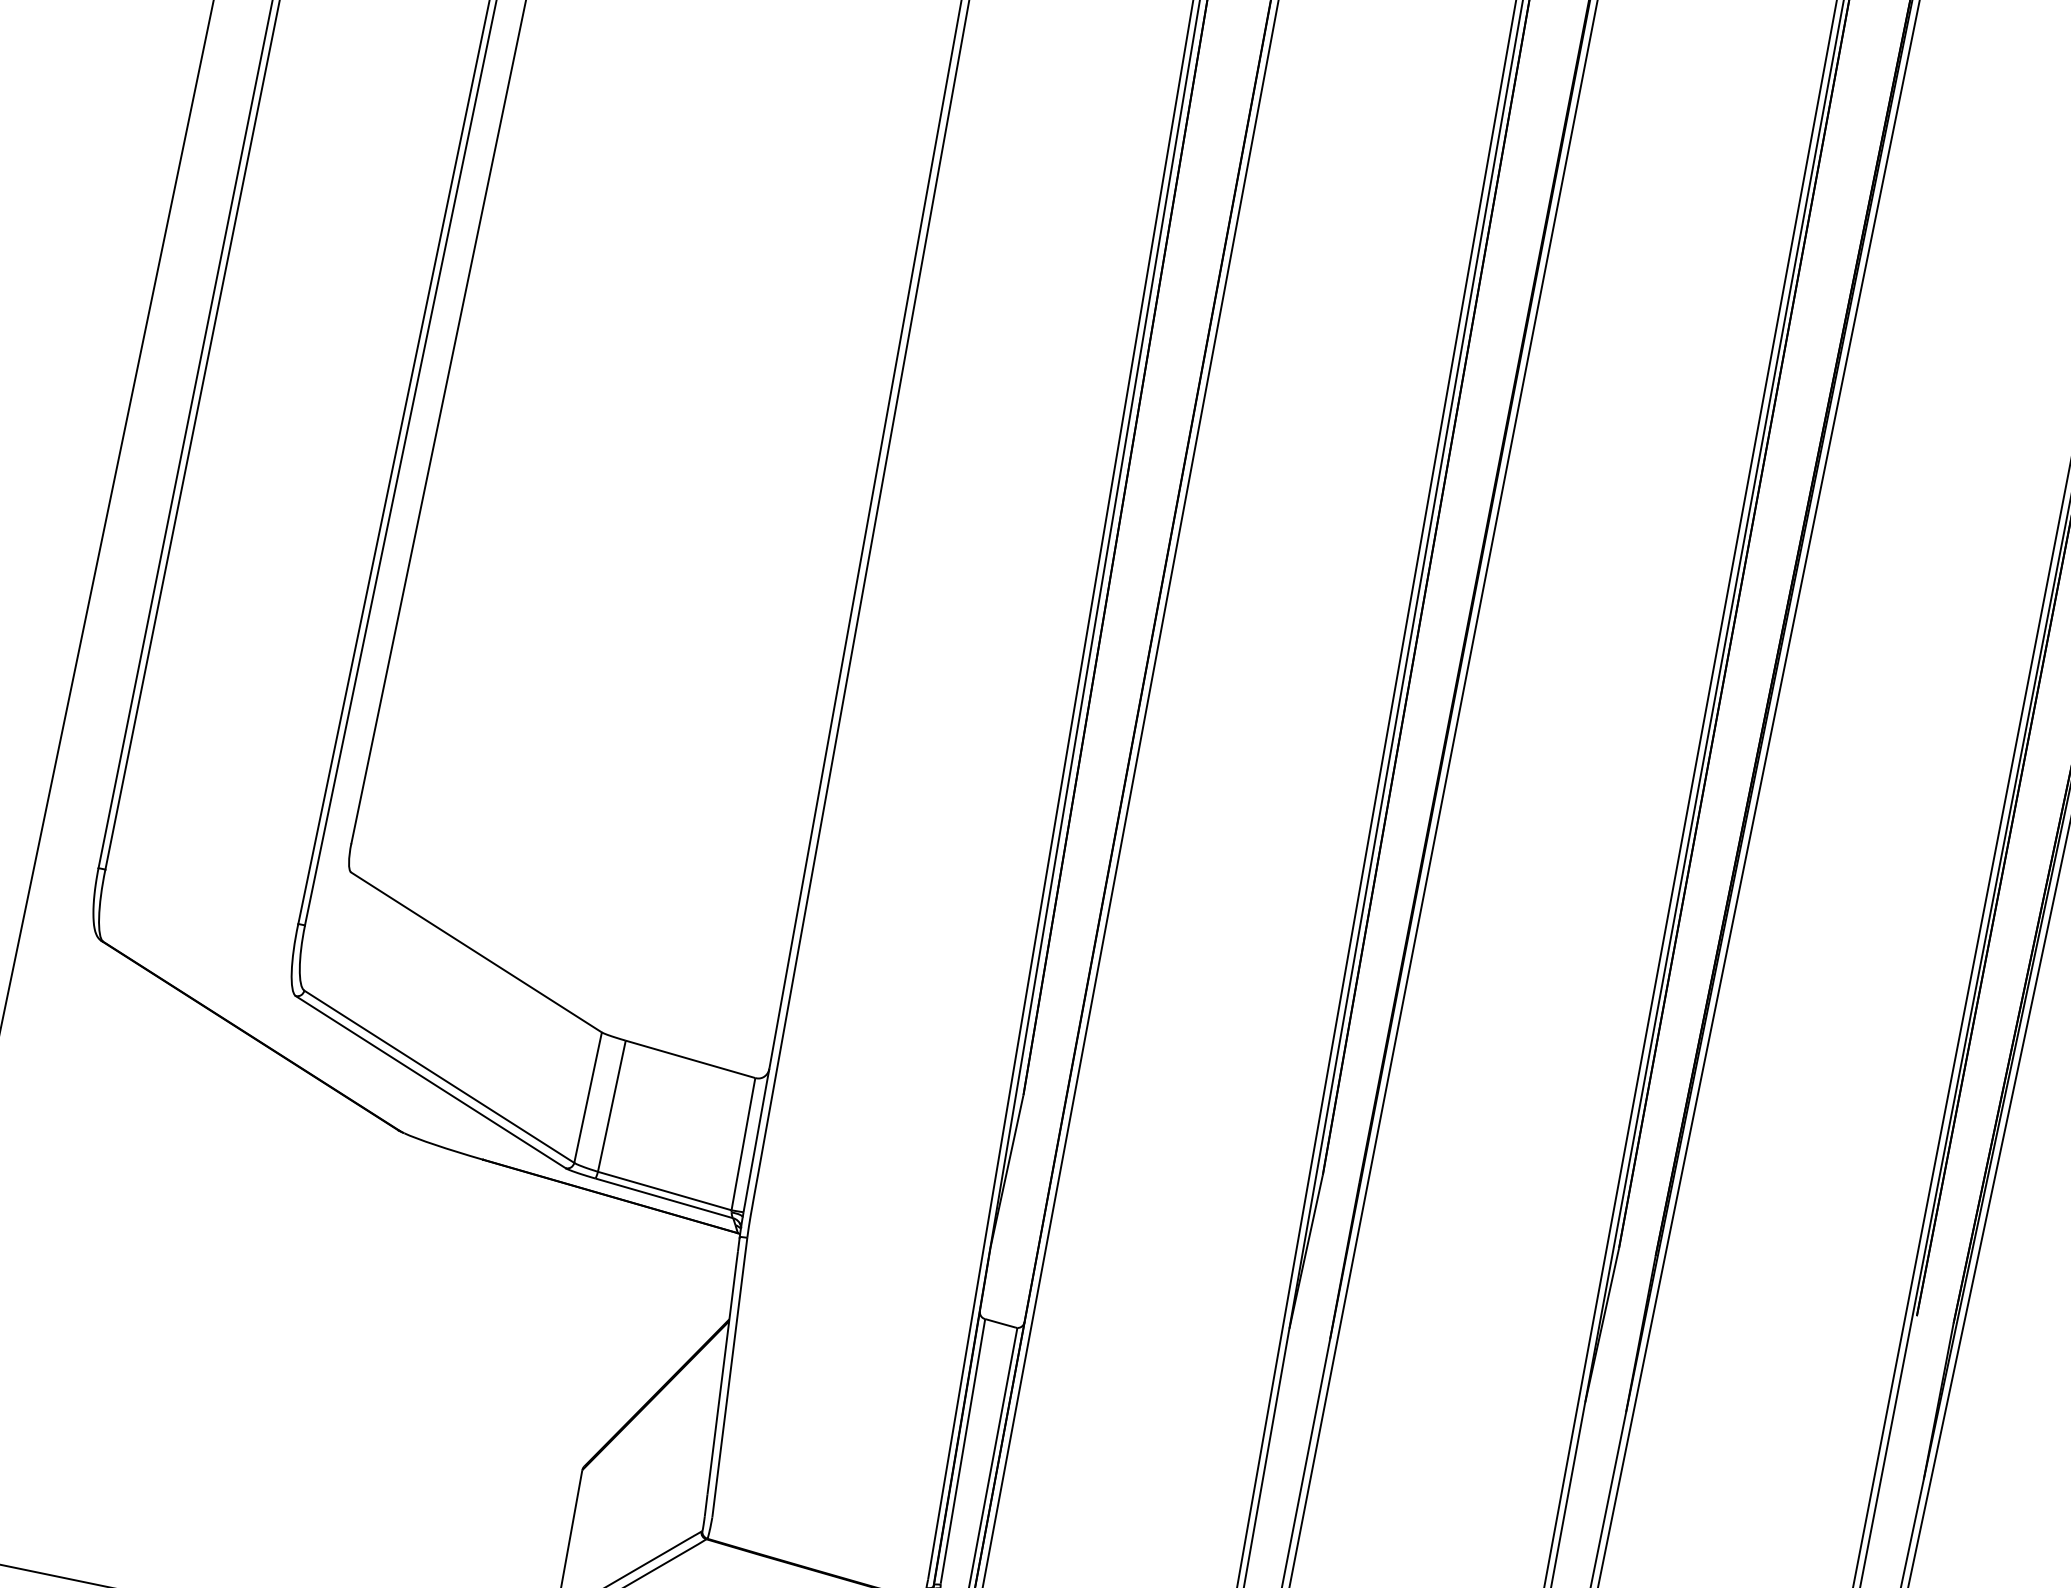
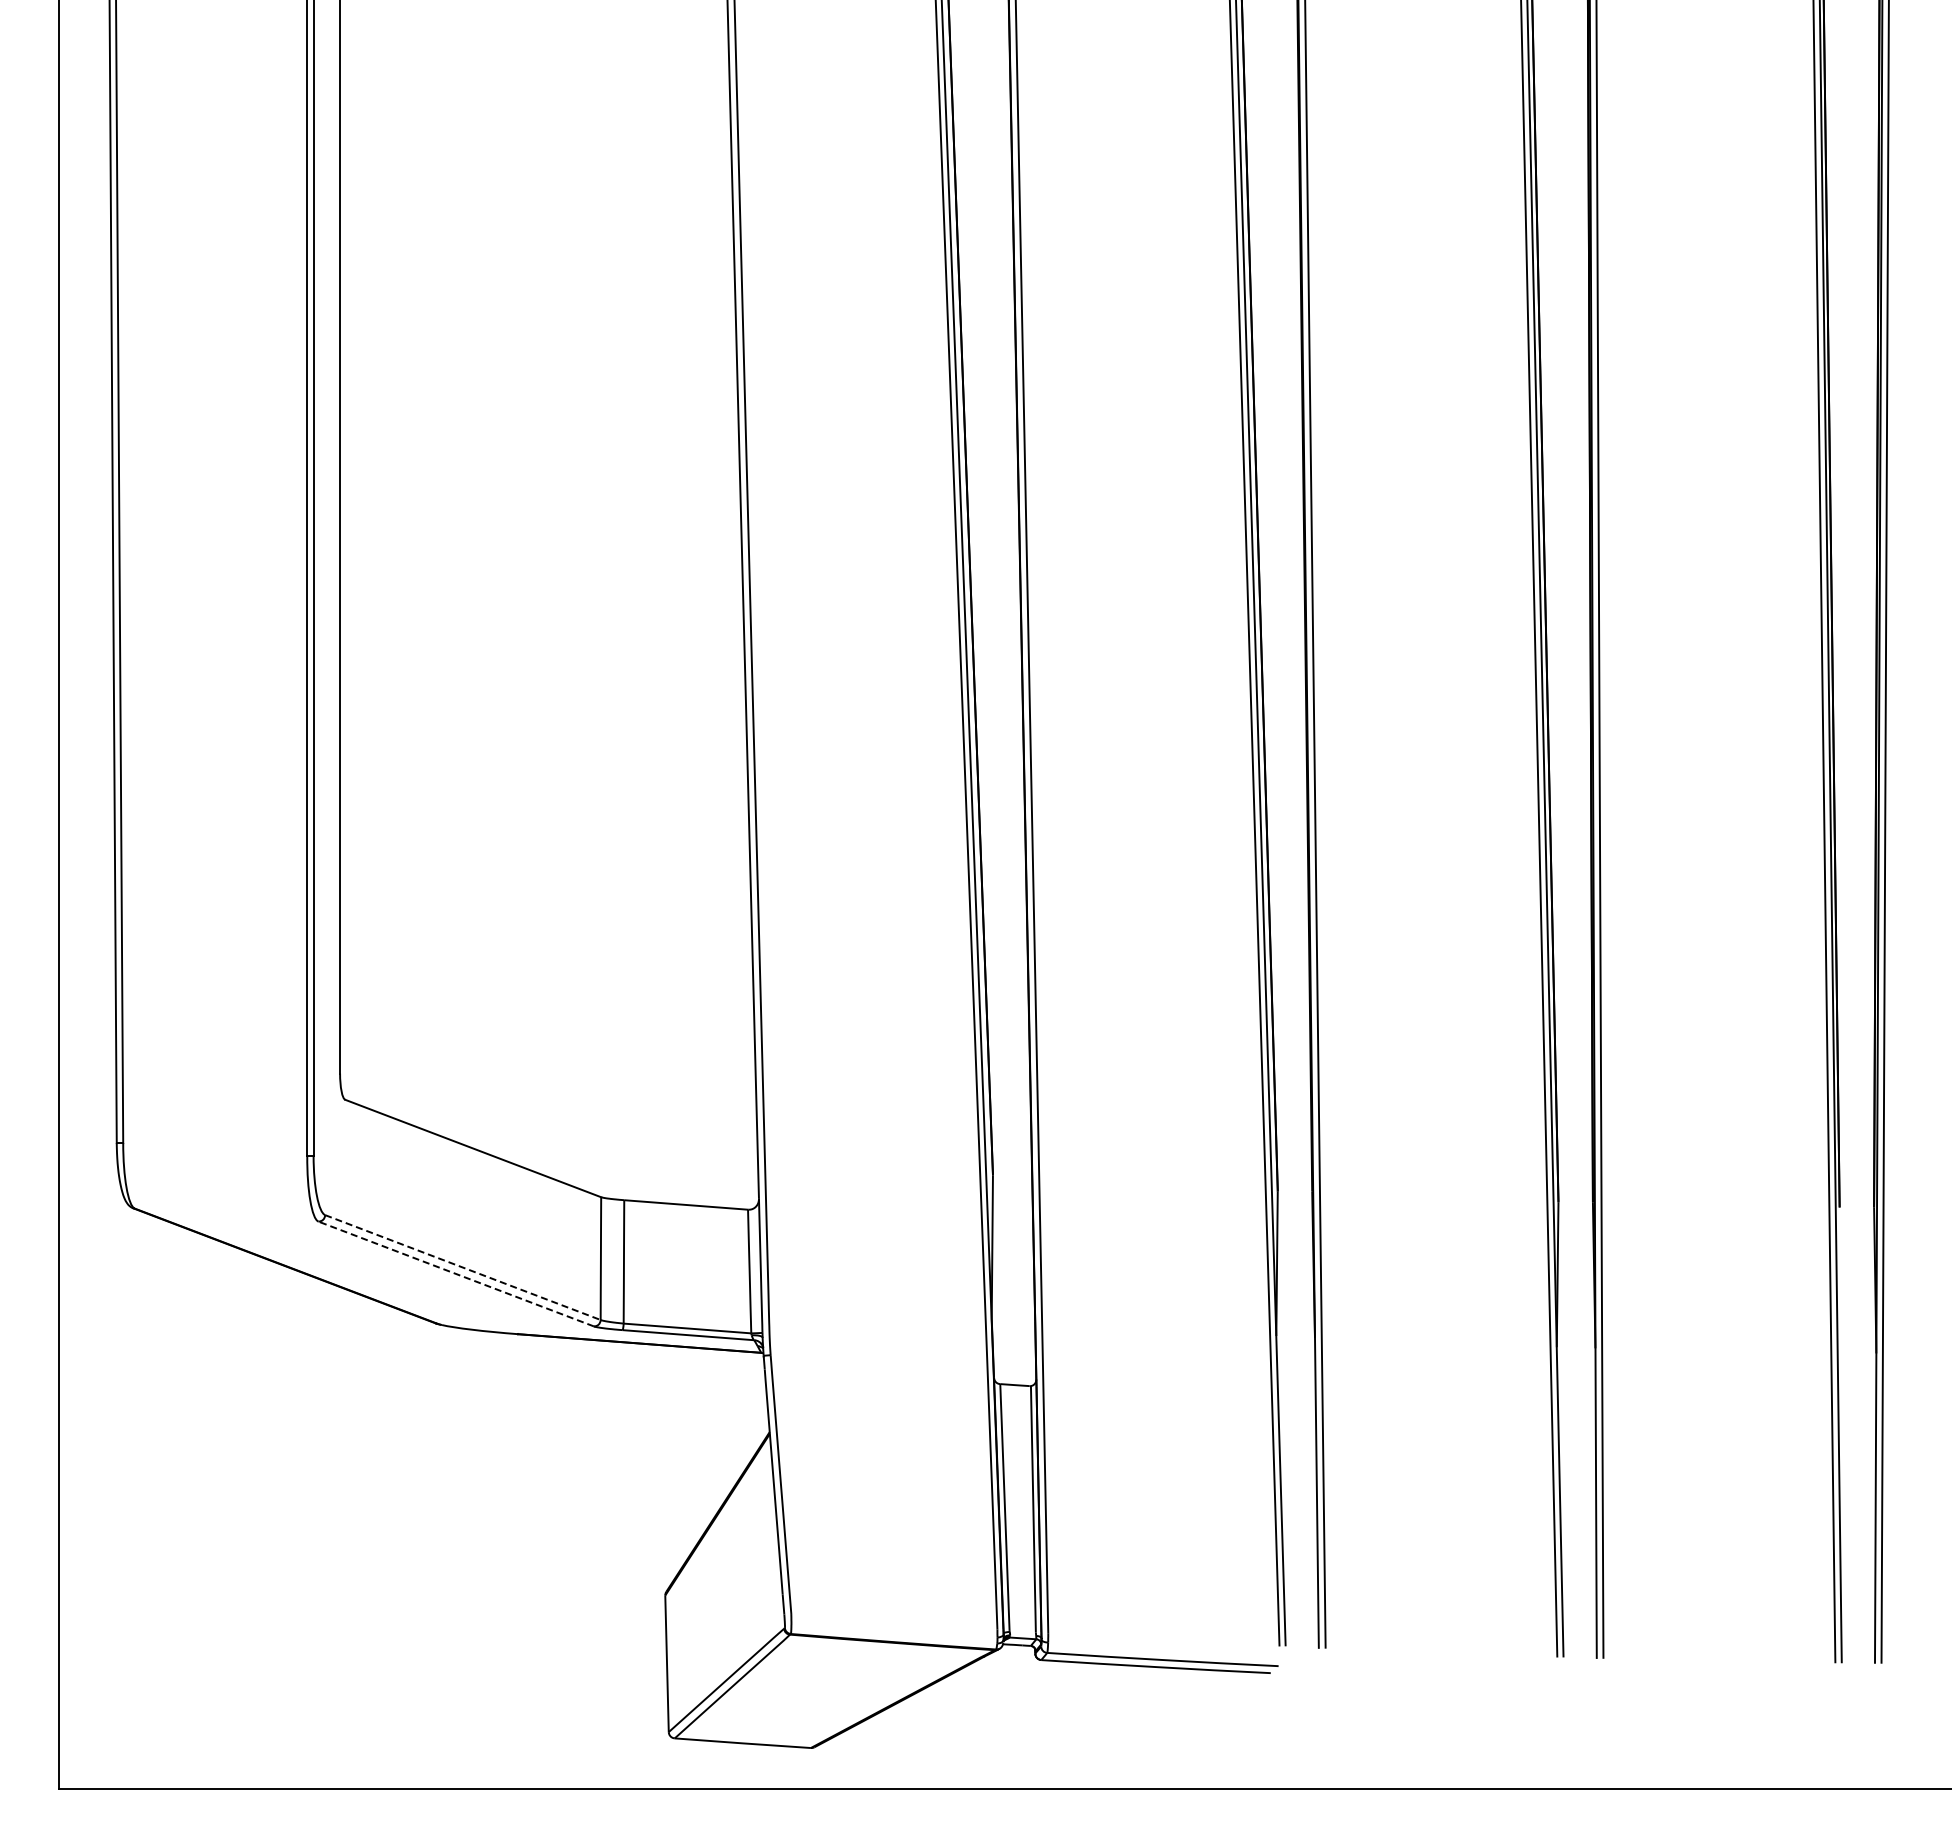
line: (439, 1076) -> (463, 1267), solid -> dashed
line: (430, 1081) -> (455, 1273), solid -> dashed

